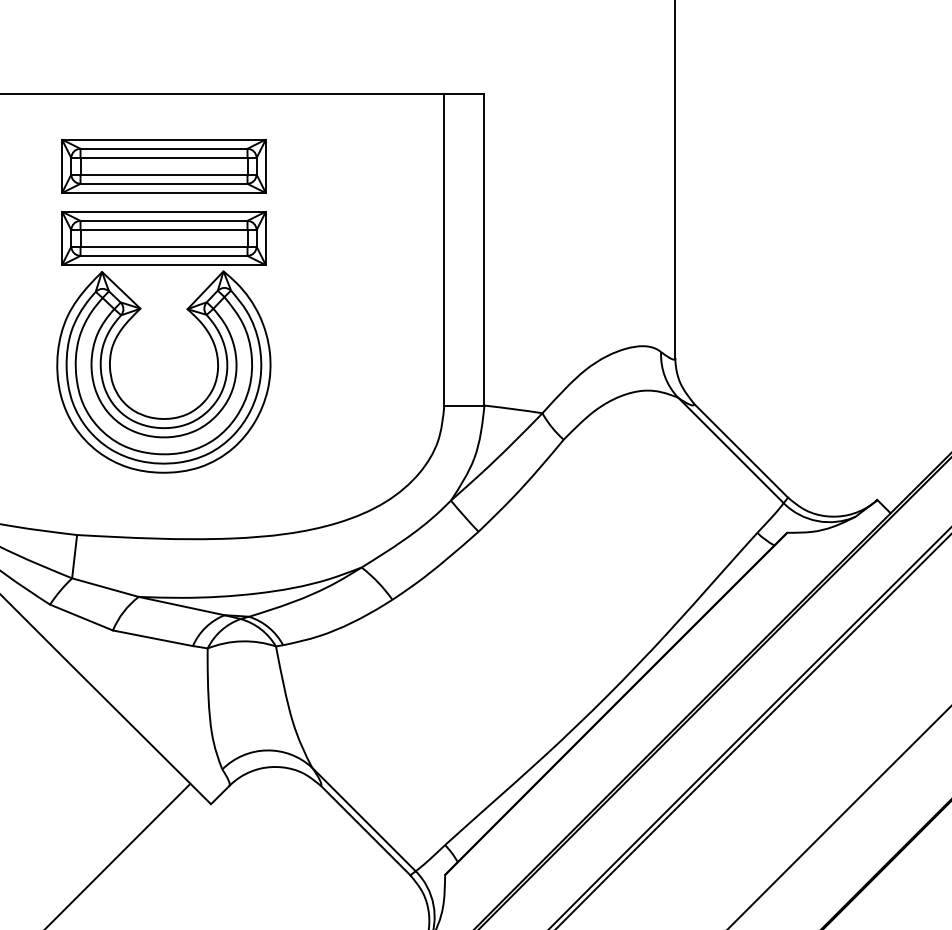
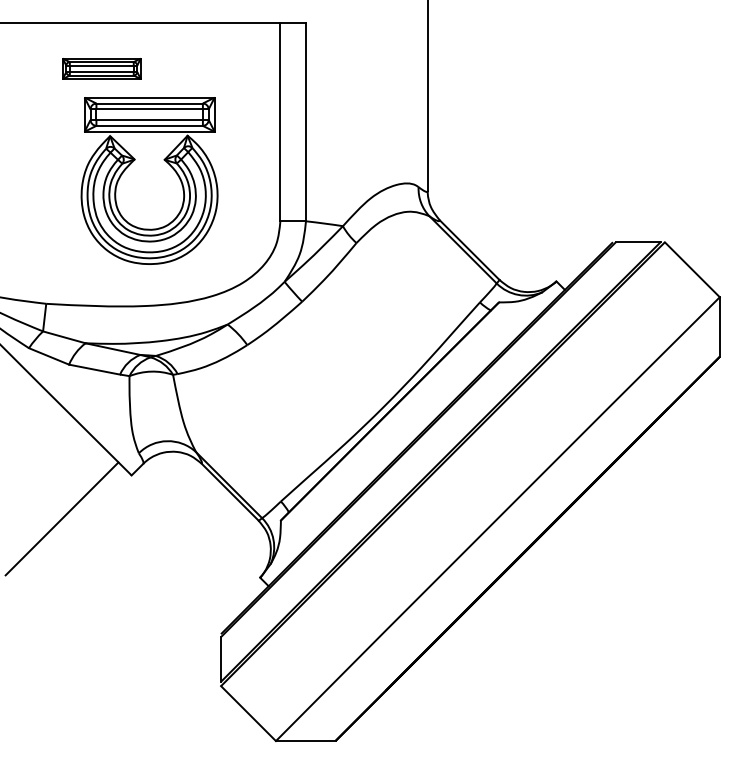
part: (163, 165) -> (101, 68), size x0.6
part: (135, 316) -> (131, 164), moved

